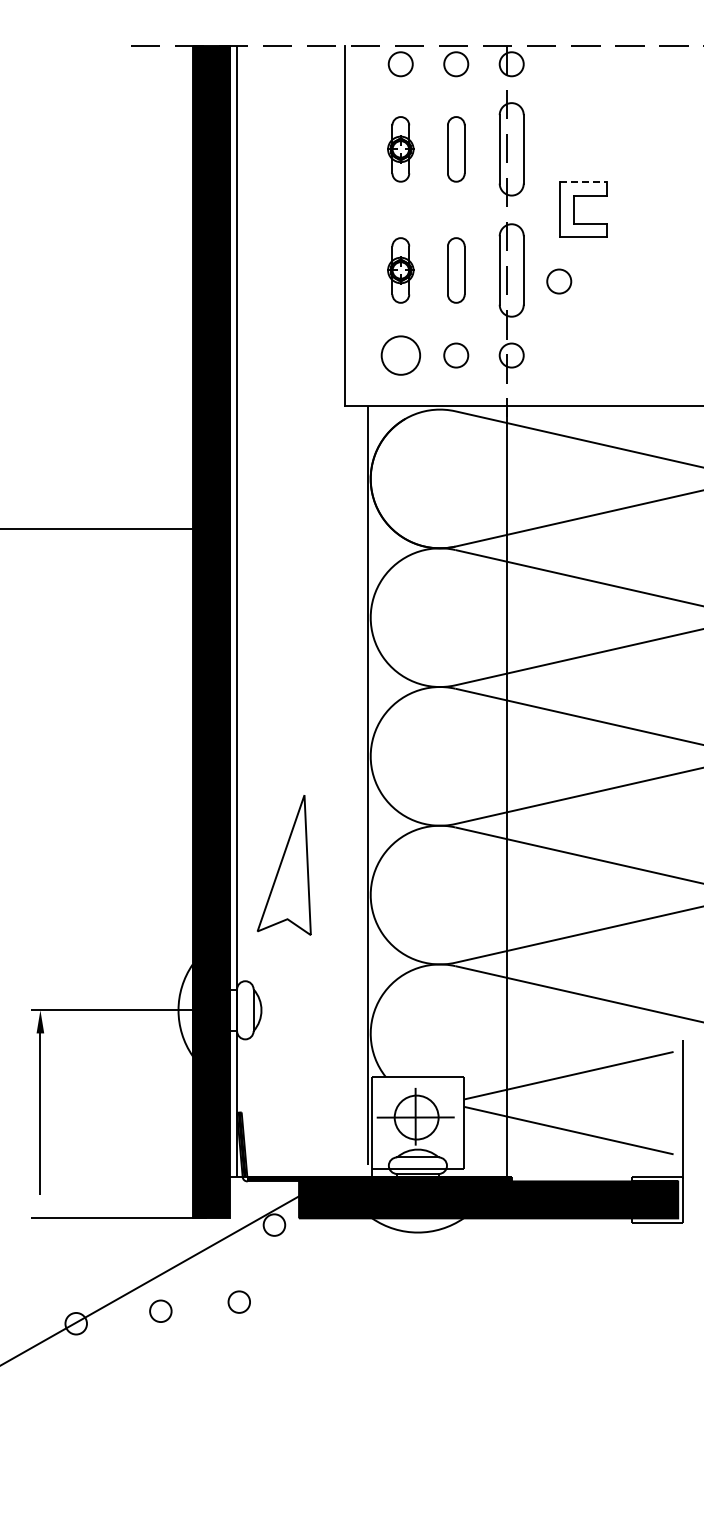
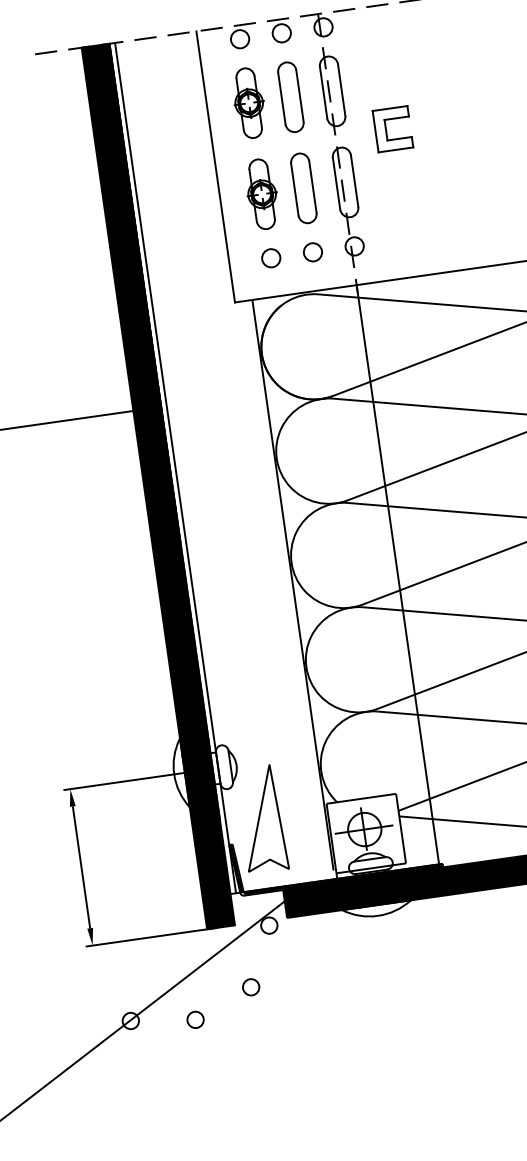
part: (400, 149) -> (249, 103), size x1.43
part: (456, 149) -> (291, 97), size x1.43
line: (583, 182) -> (390, 108), dashed -> solid
part: (400, 270) -> (261, 194), size x1.43
part: (456, 270) -> (304, 188), size x1.43
circle: (559, 281) -> (382, 185), removed
circle: (400, 355) -> (271, 258), size x0.62
part: (284, 865) -> (261, 819), moved
fill: (40, 1206) -> (91, 936), added
circle: (160, 1310) -> (195, 1019), moved

